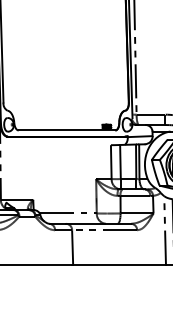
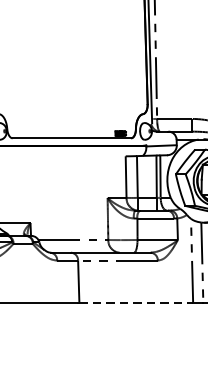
line: (120, 264) -> (137, 302), solid -> dashed

